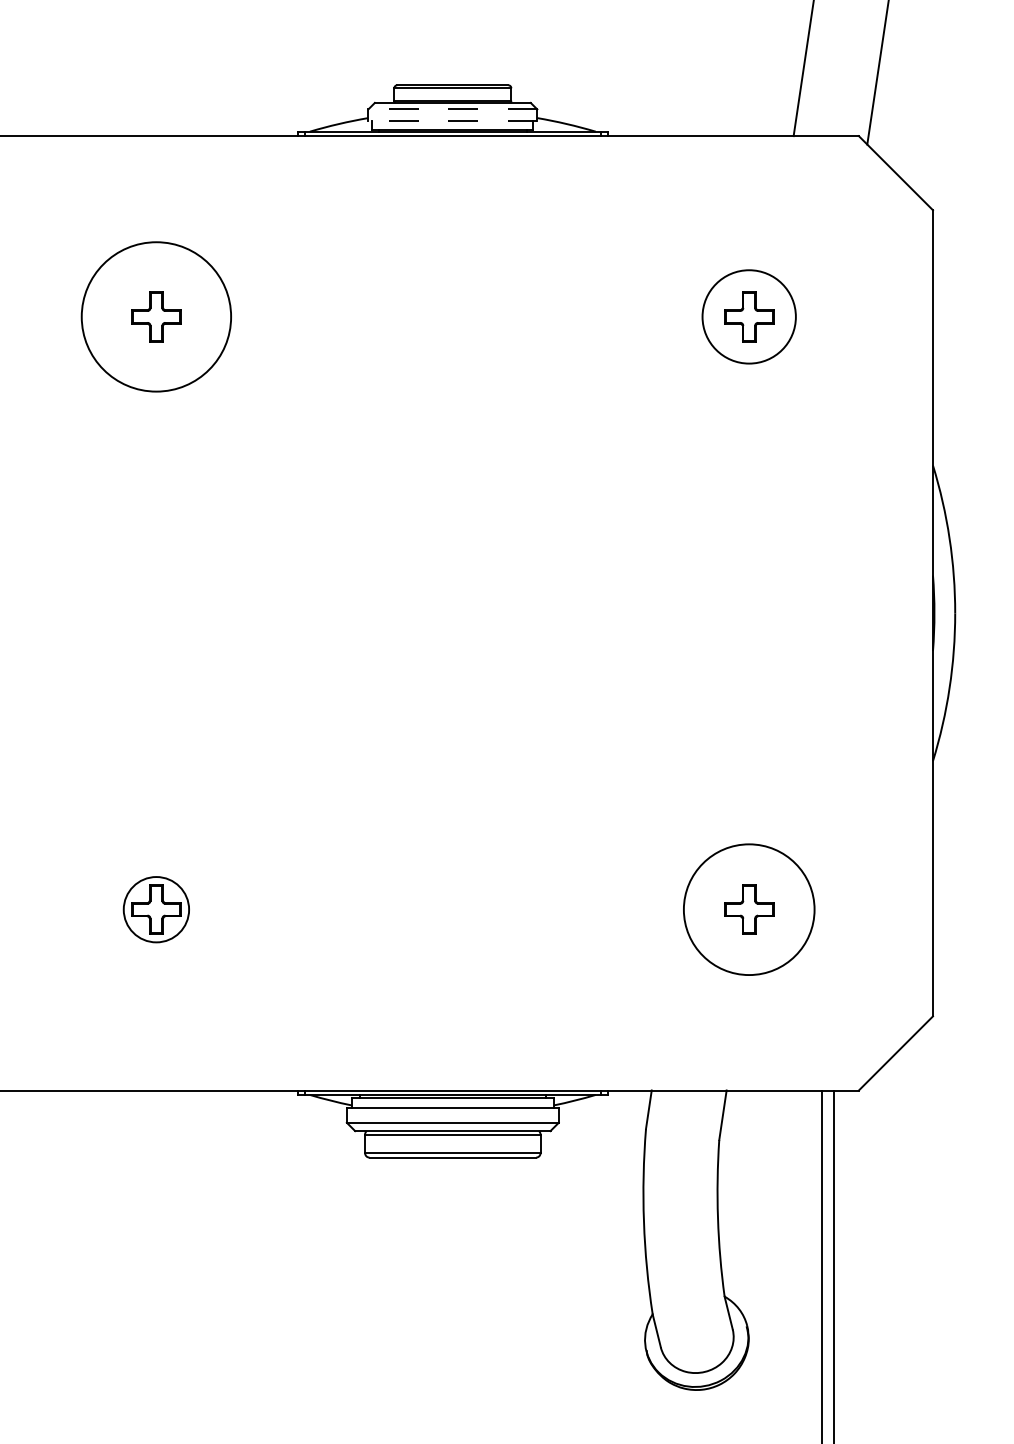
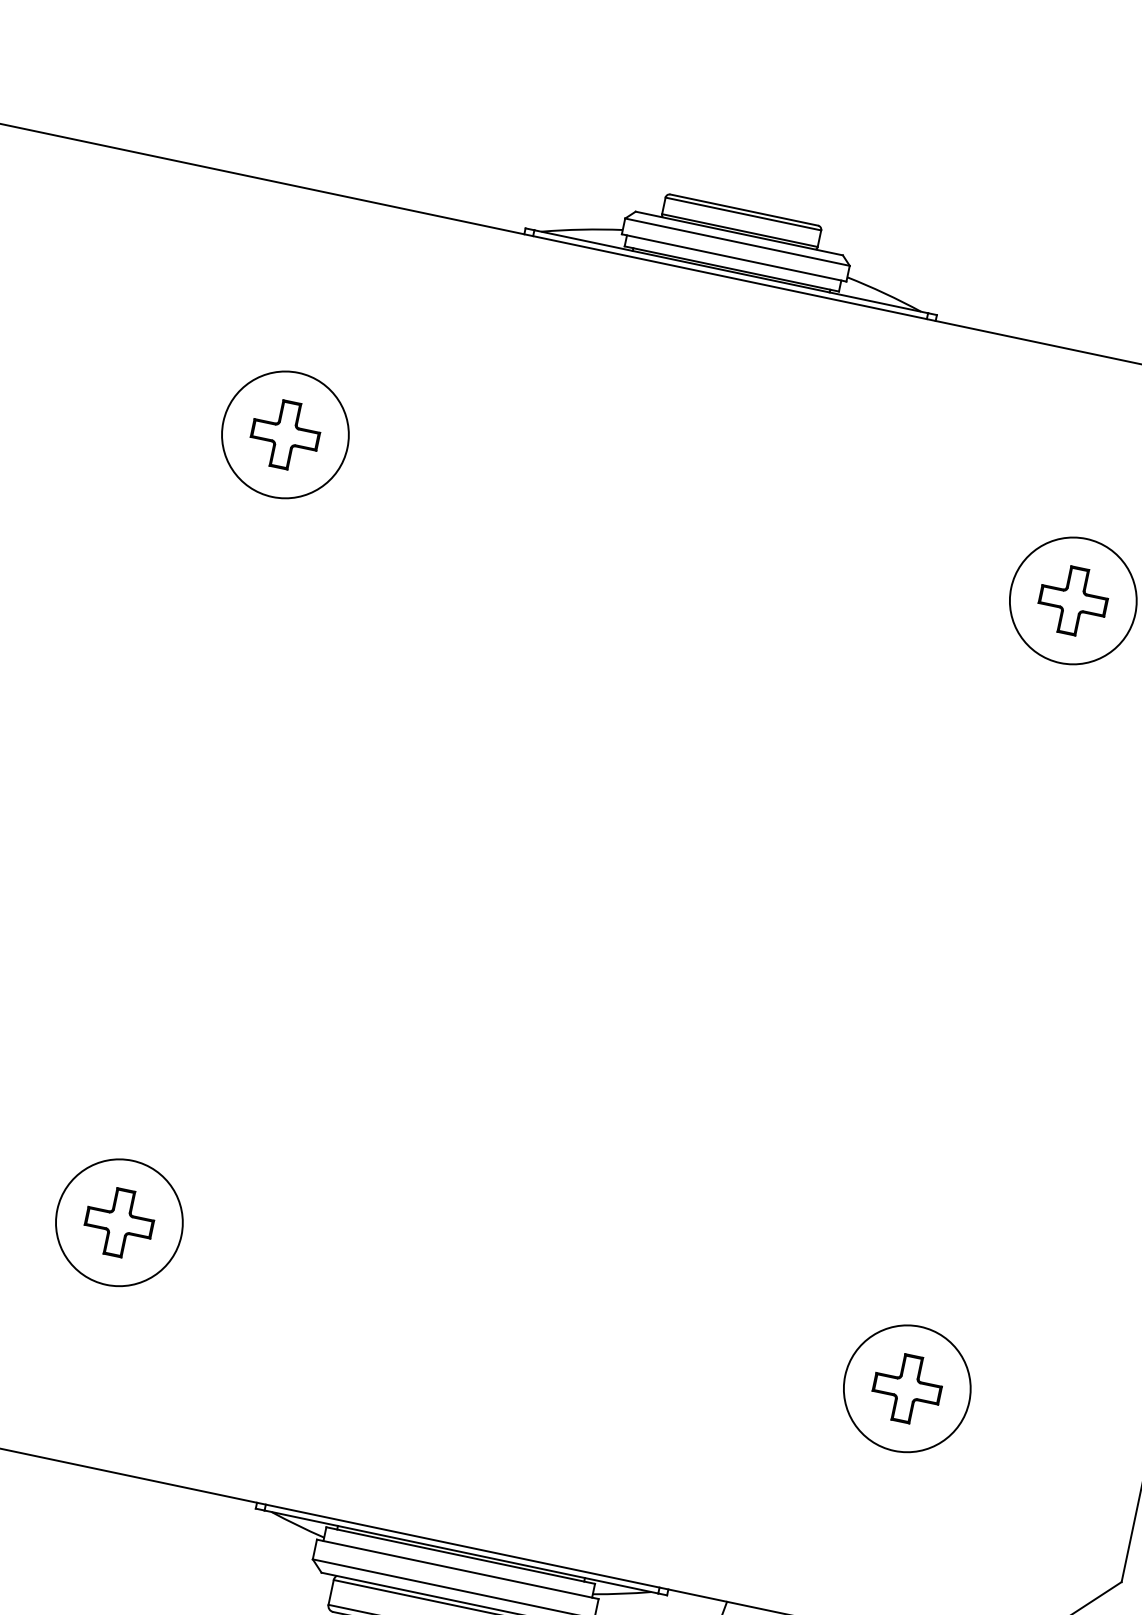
line: (452, 109) -> (737, 242), dashed -> solid
line: (452, 121) -> (733, 258), dashed -> solid
circle: (156, 316) -> (285, 434), size x0.62
circle: (156, 909) -> (119, 1222), size x1.43
circle: (748, 909) -> (906, 1388), size x0.71

